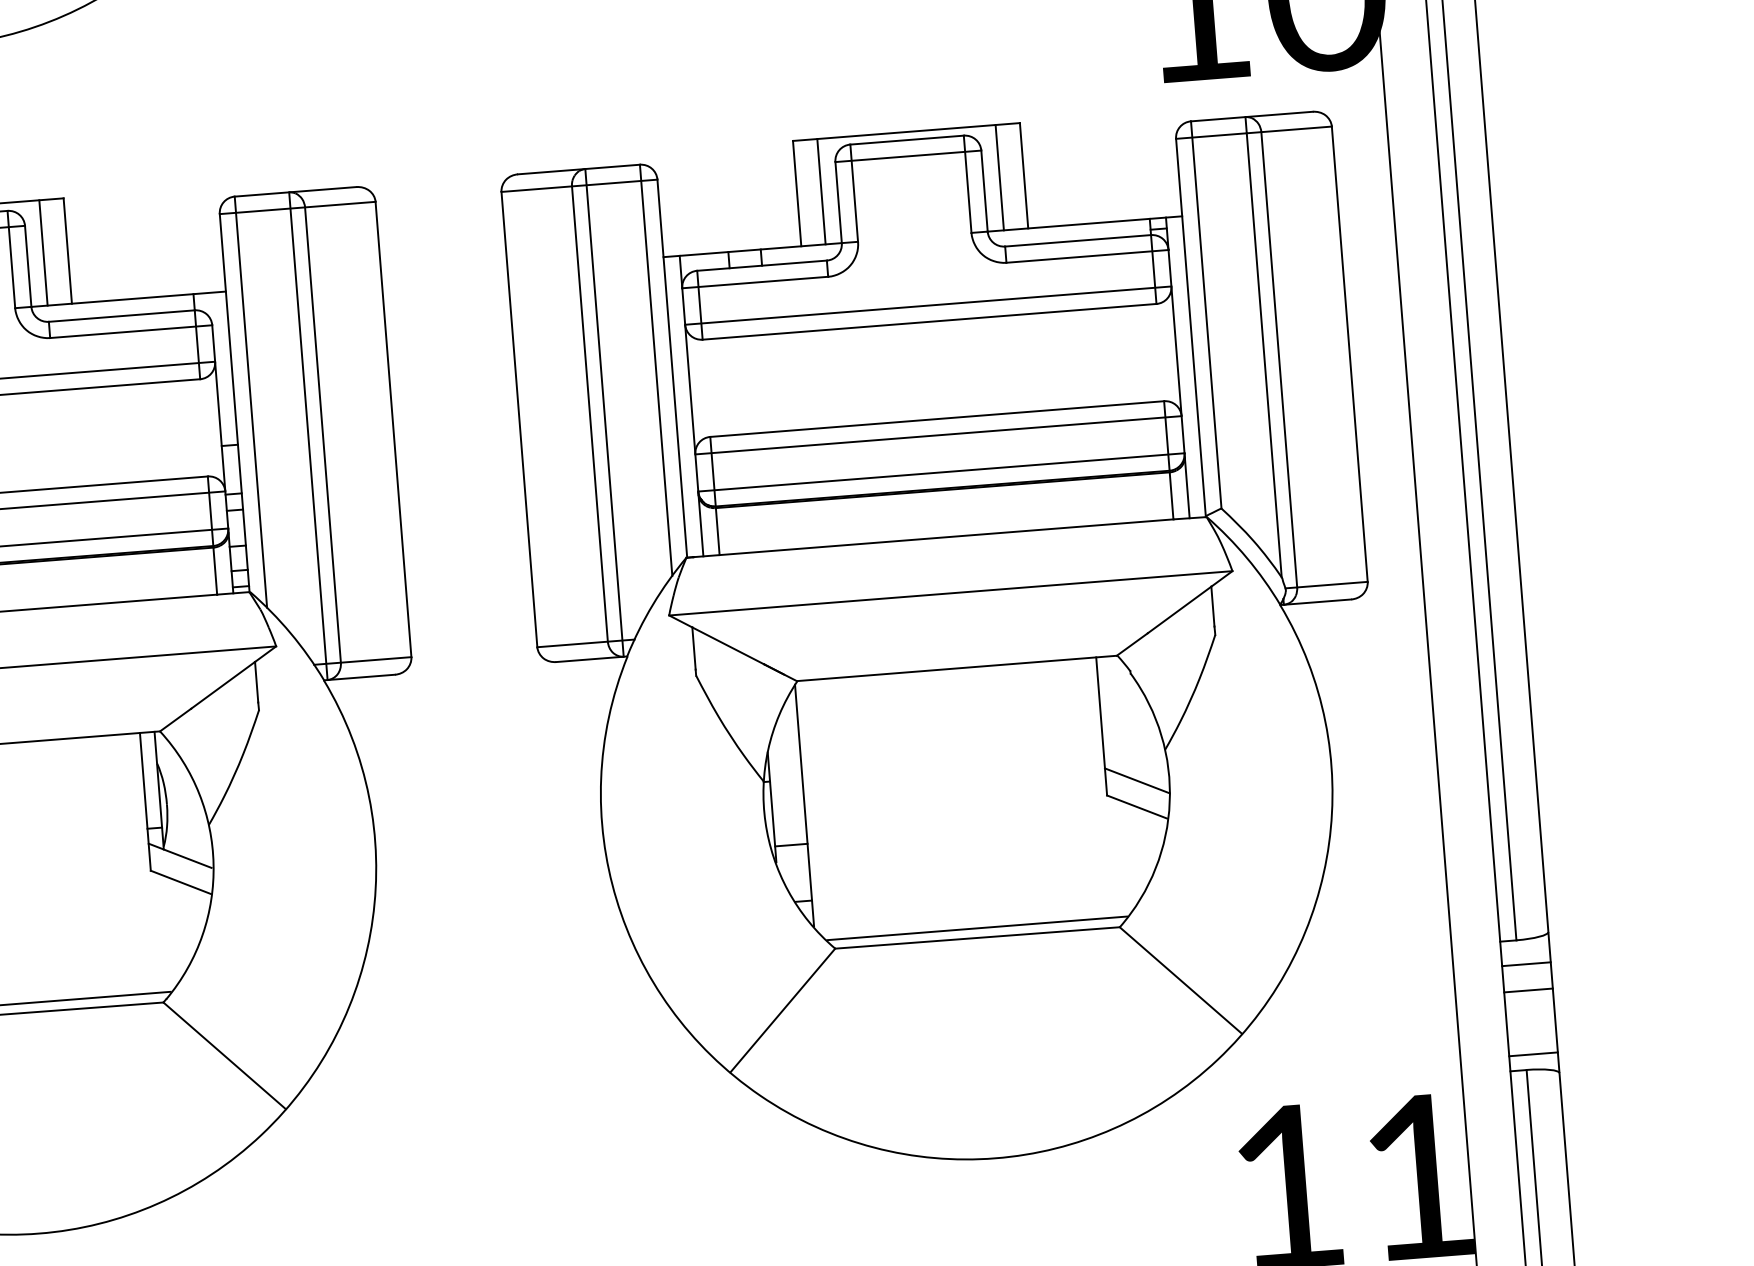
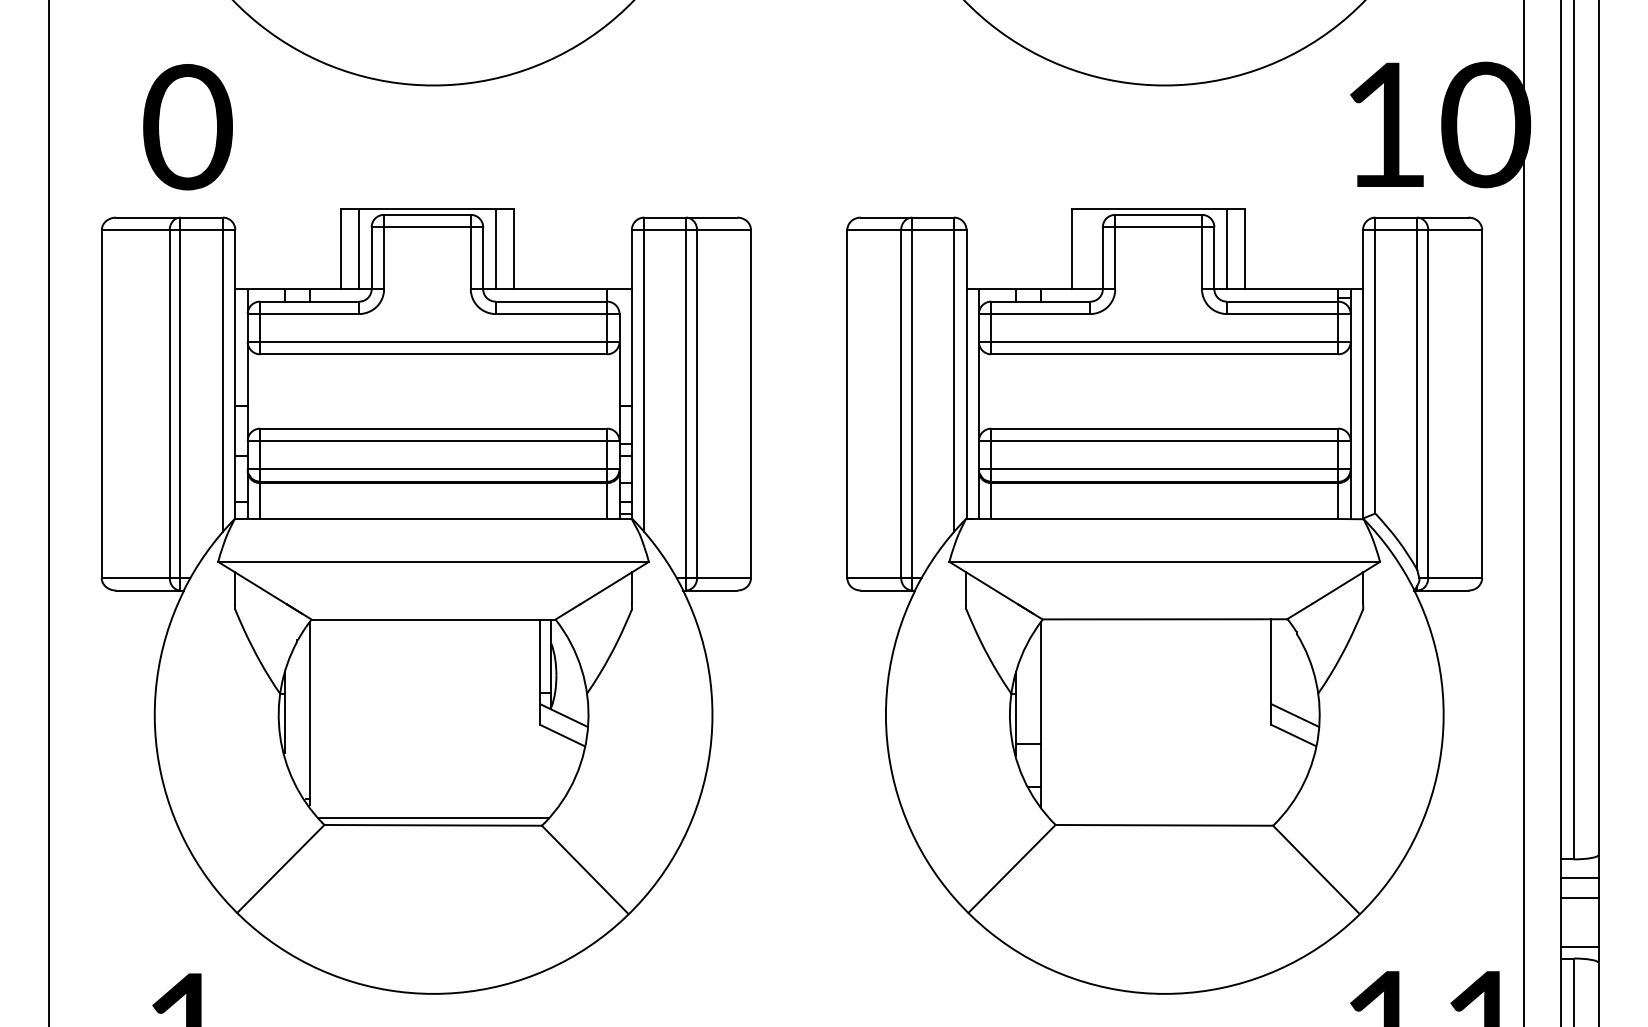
line: (821, 191) -> (1090, 248), removed
line: (976, 928) -> (1164, 818), removed

